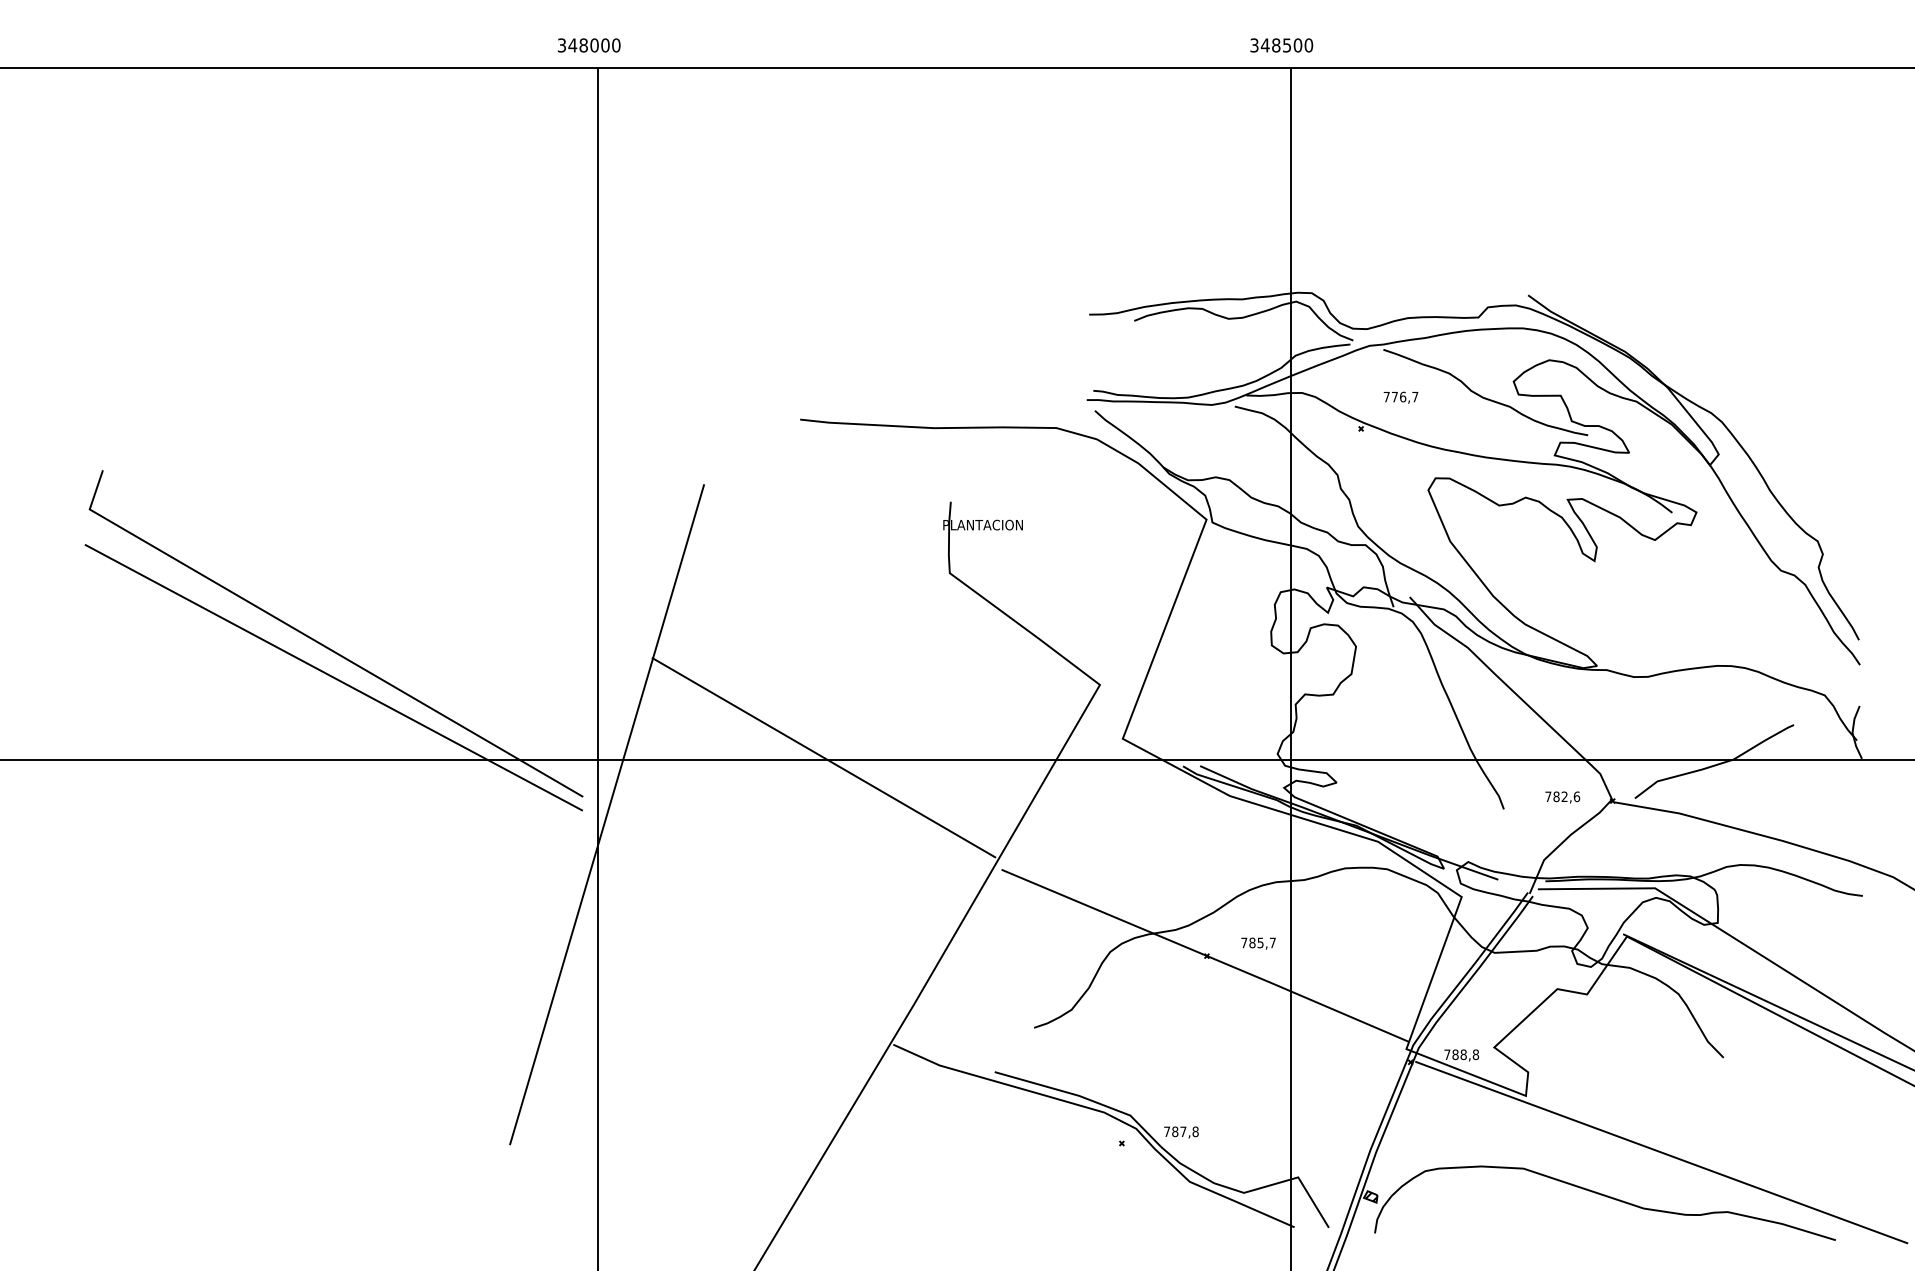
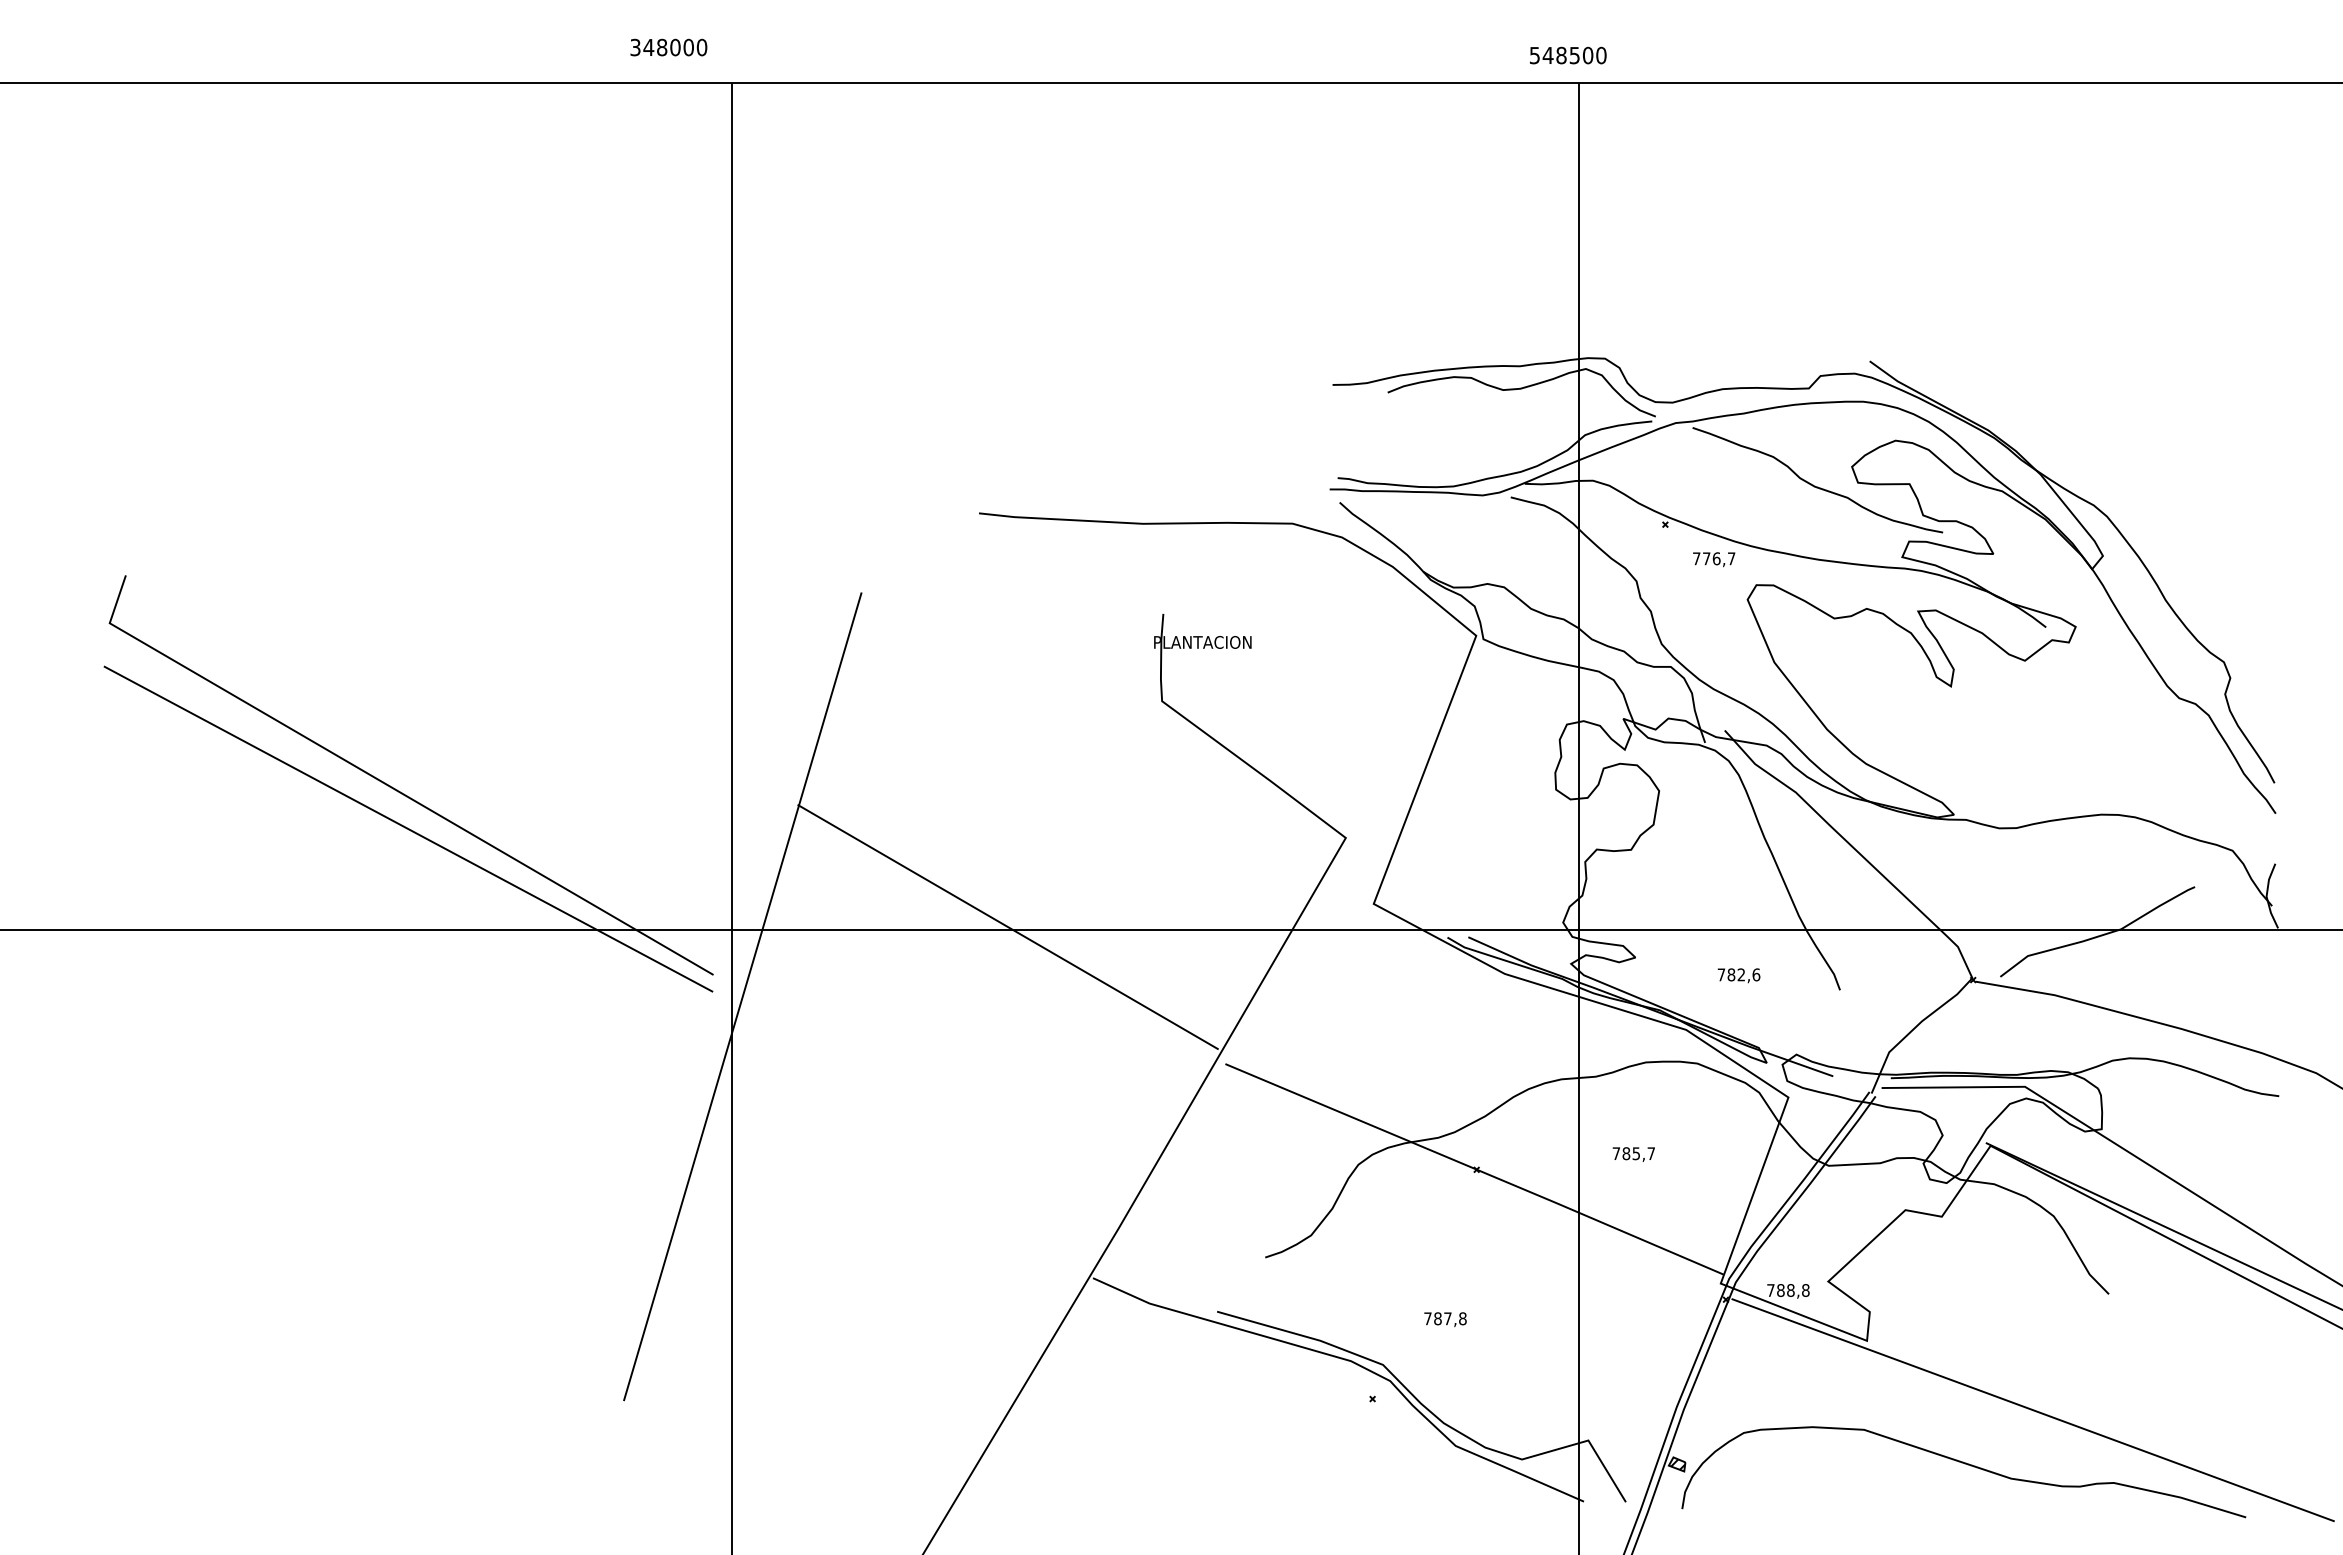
text: (1254, 44) -> (1534, 54), 348500 -> 548500
text: (588, 45) -> (668, 47), moved
text: (1401, 397) -> (1714, 559), moved
text: (1562, 797) -> (1738, 975), moved
text: (1258, 943) -> (1633, 1154), moved
text: (1181, 1132) -> (1445, 1319), moved

